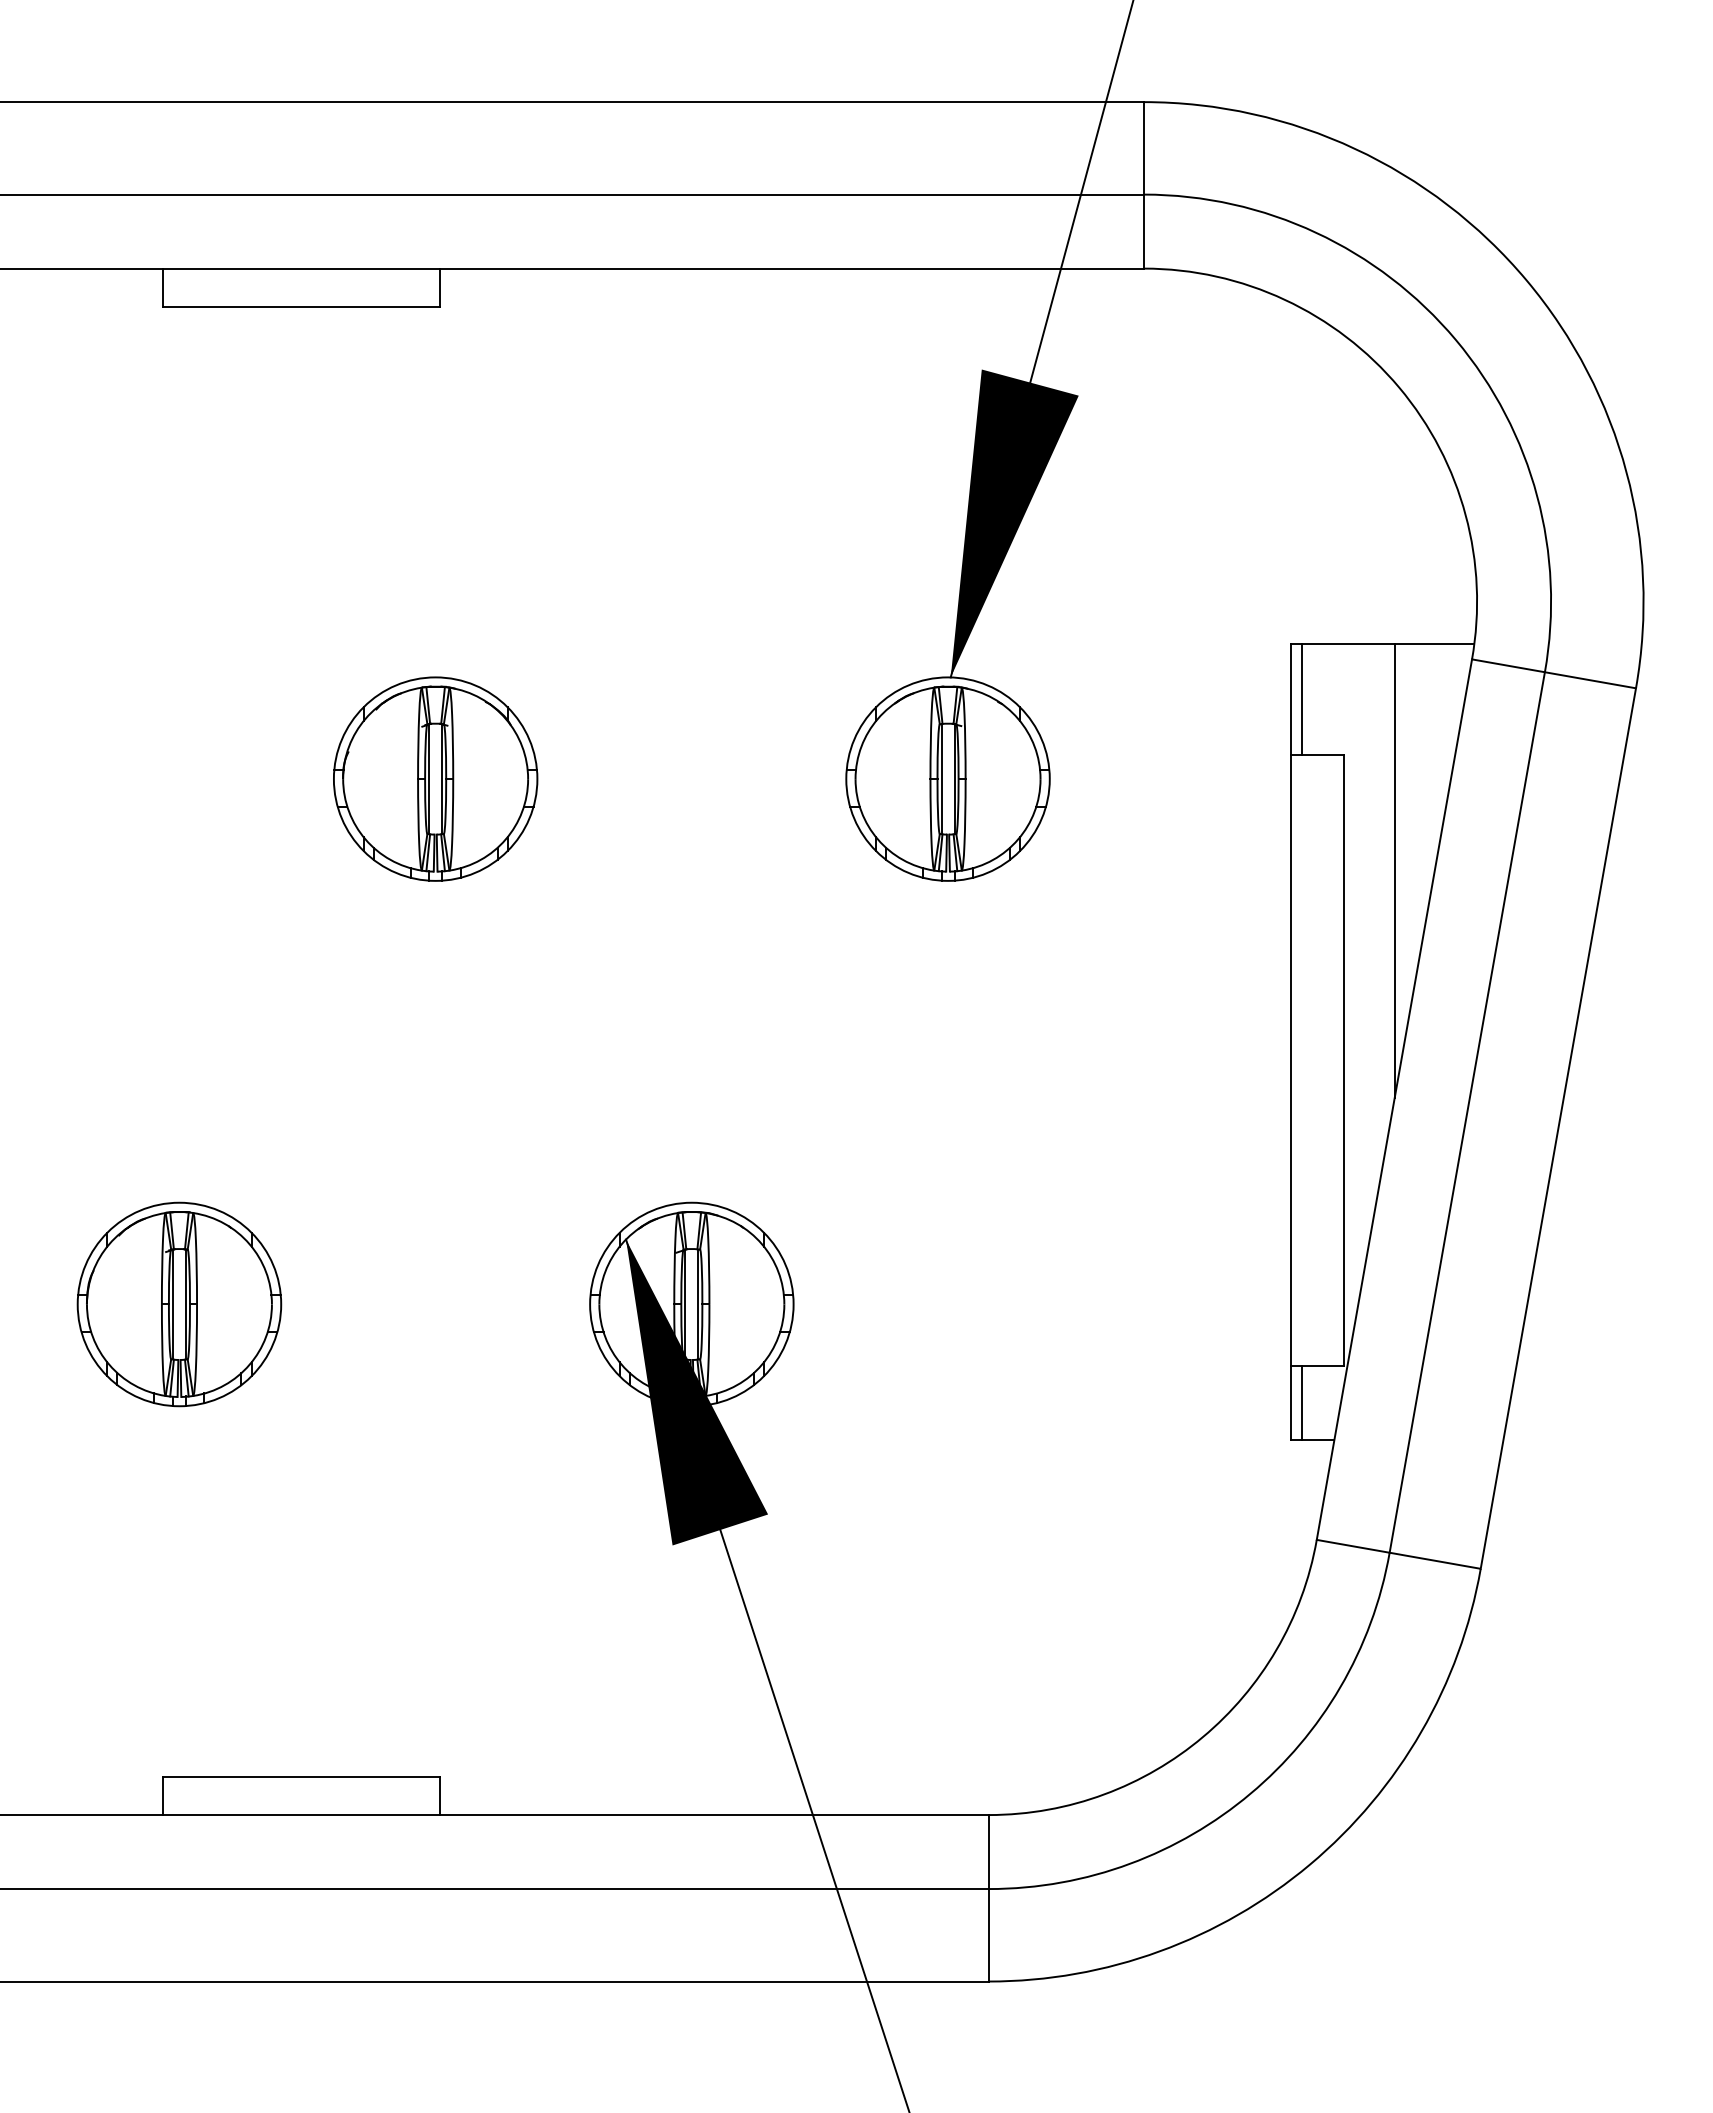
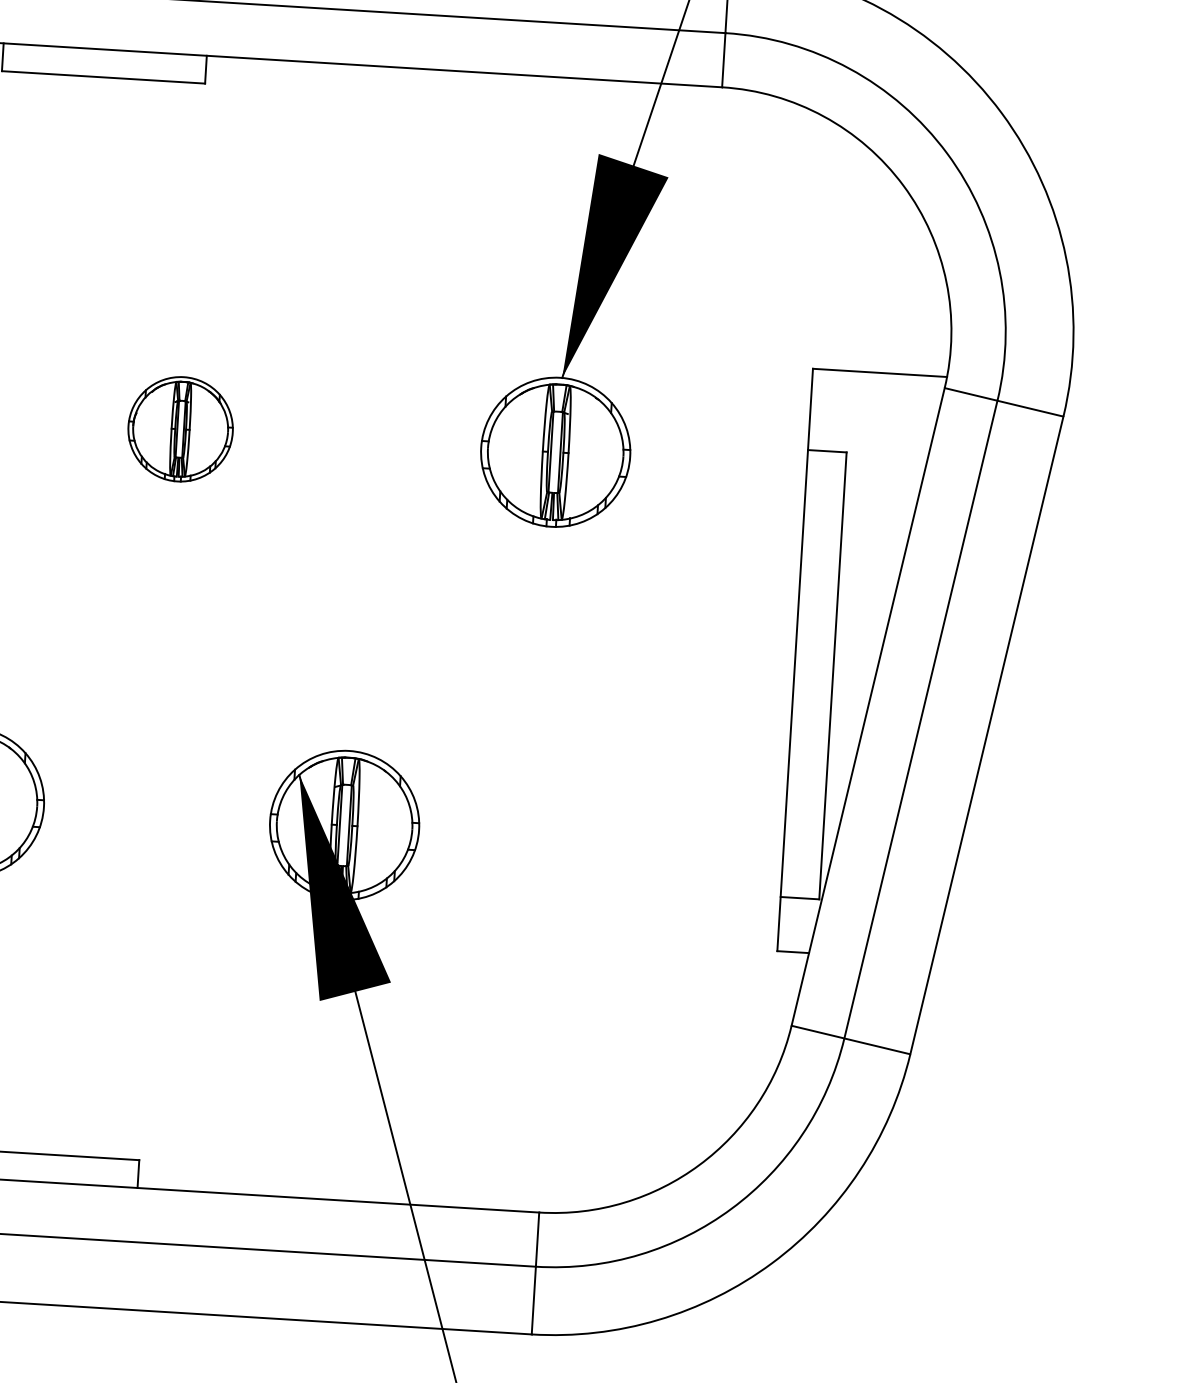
line: (1302, 699) -> (818, 409), removed
part: (435, 778) -> (180, 428), size x0.7
line: (1394, 870) -> (878, 539), removed
line: (1302, 1402) -> (787, 924), removed

